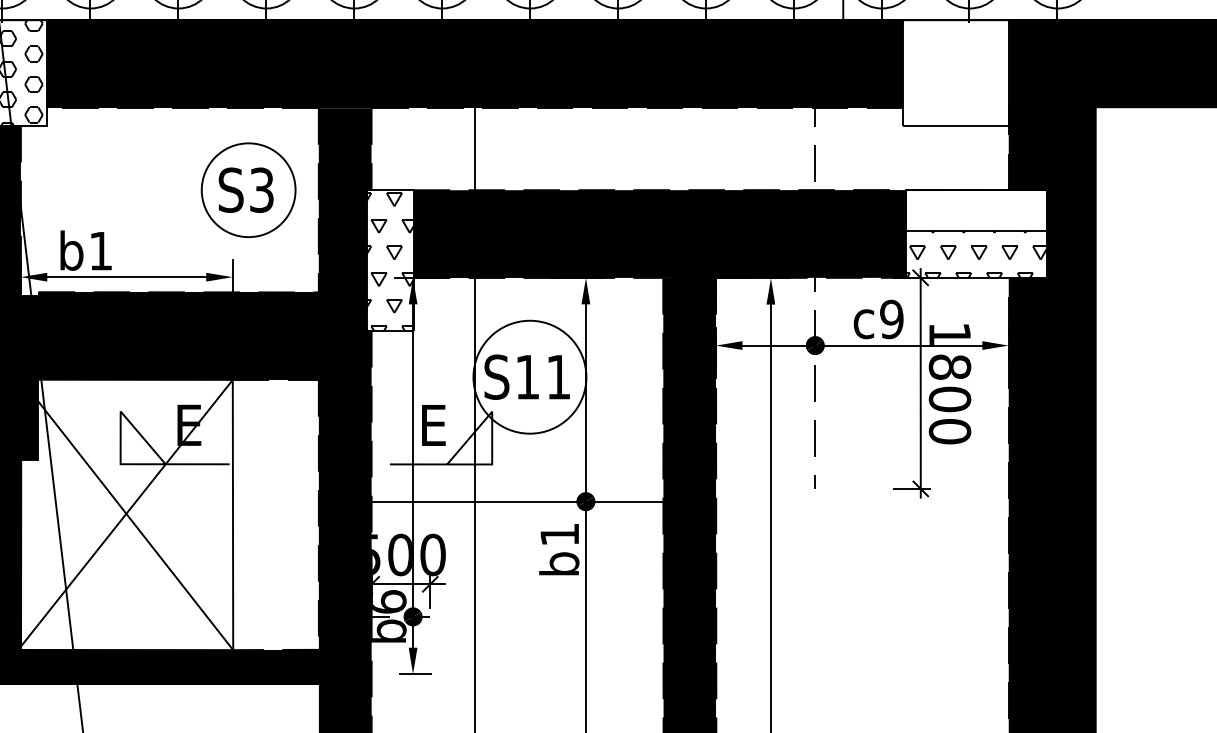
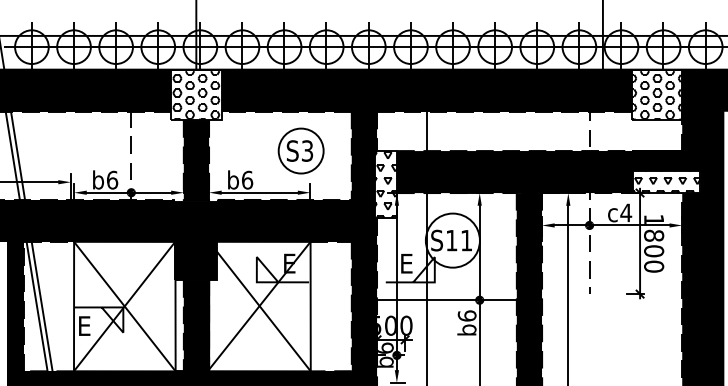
hatch: (955, 72) -> (656, 94), added
part: (247, 189) -> (300, 150), moved
fill: (975, 209) -> (666, 160), added
text: (101, 249) -> (247, 179), b1 -> b6
text: (892, 318) -> (626, 212), c9 -> c4
text: (558, 533) -> (466, 315), b1 -> b6

